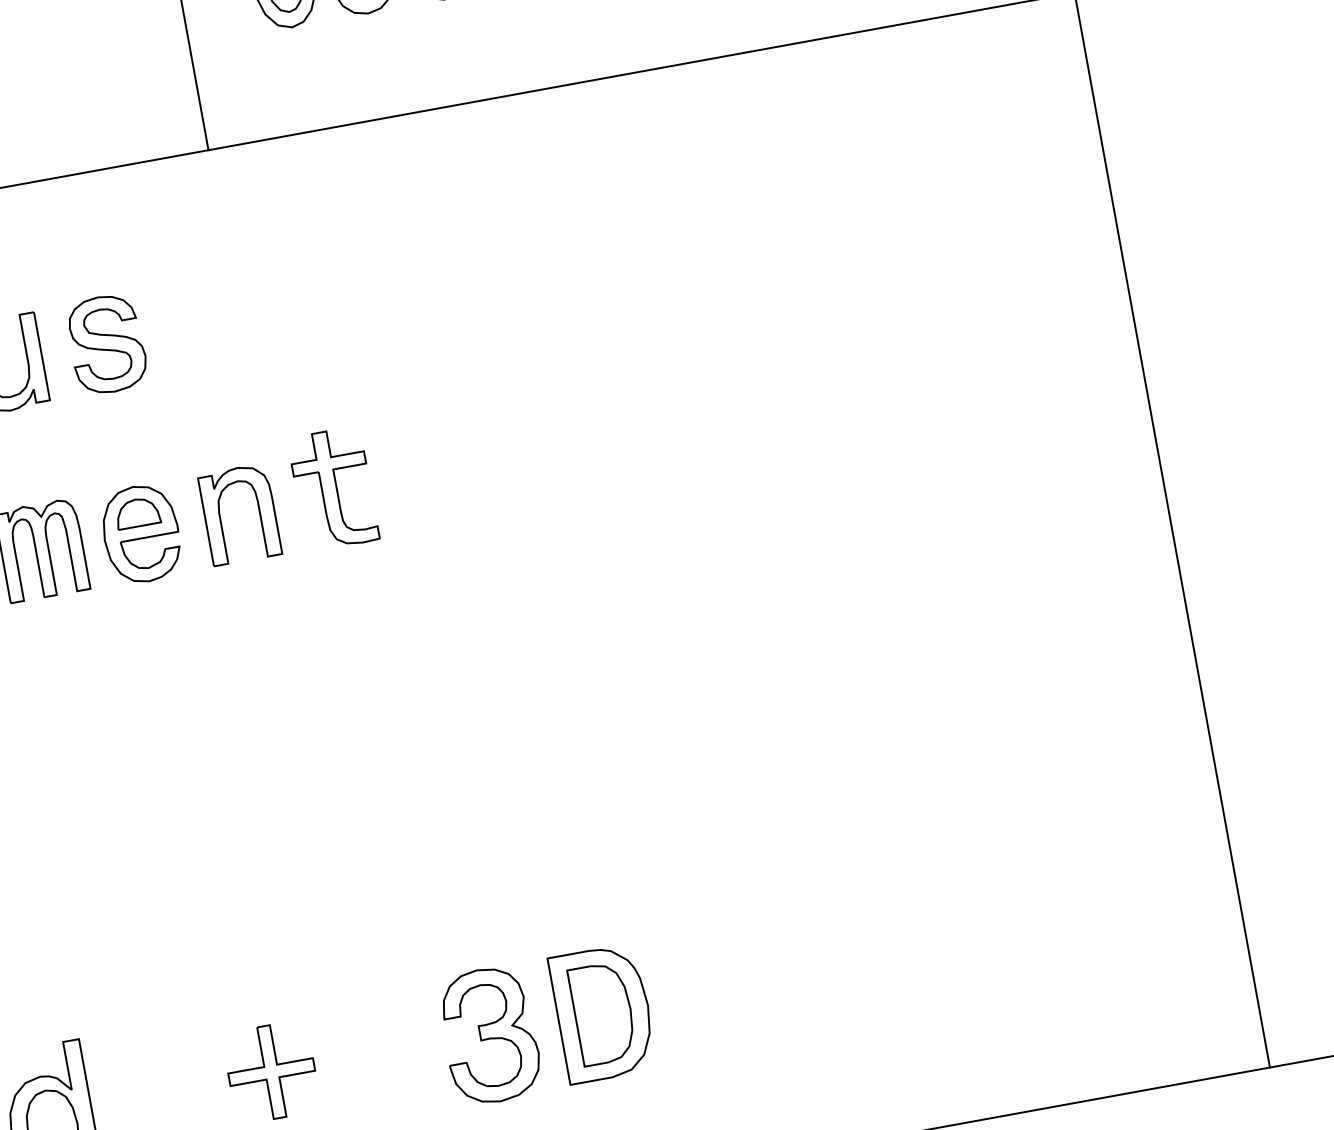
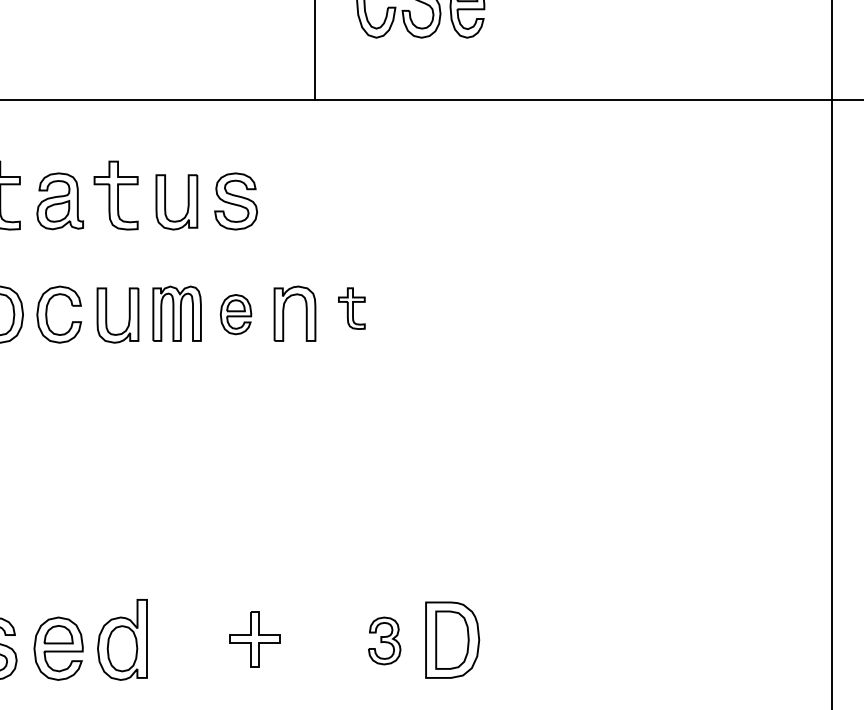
part: (332, 488) -> (351, 308), size x0.6
part: (140, 533) -> (235, 314), size x0.7
part: (489, 1034) -> (384, 640), size x0.6

